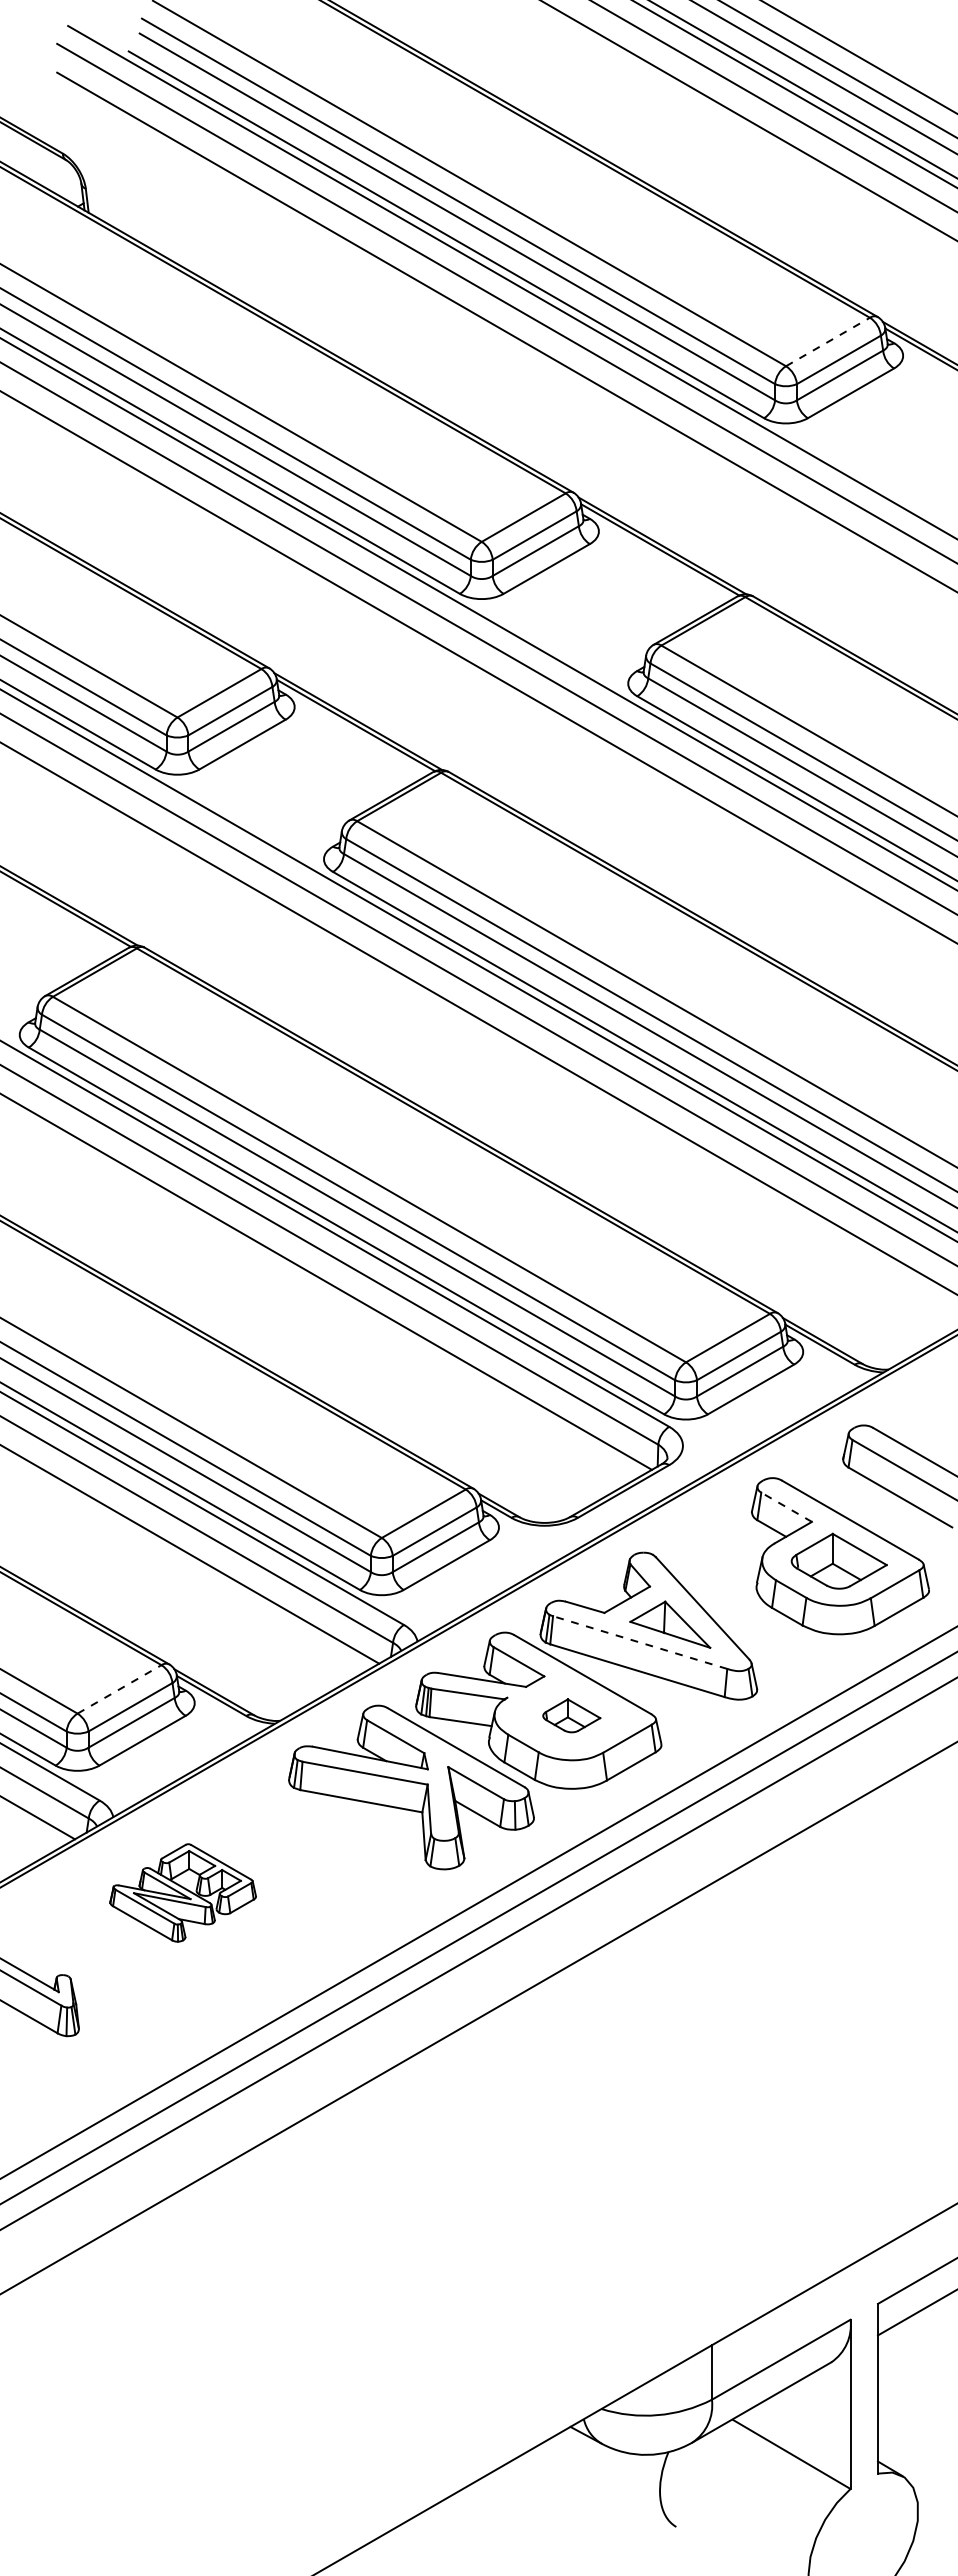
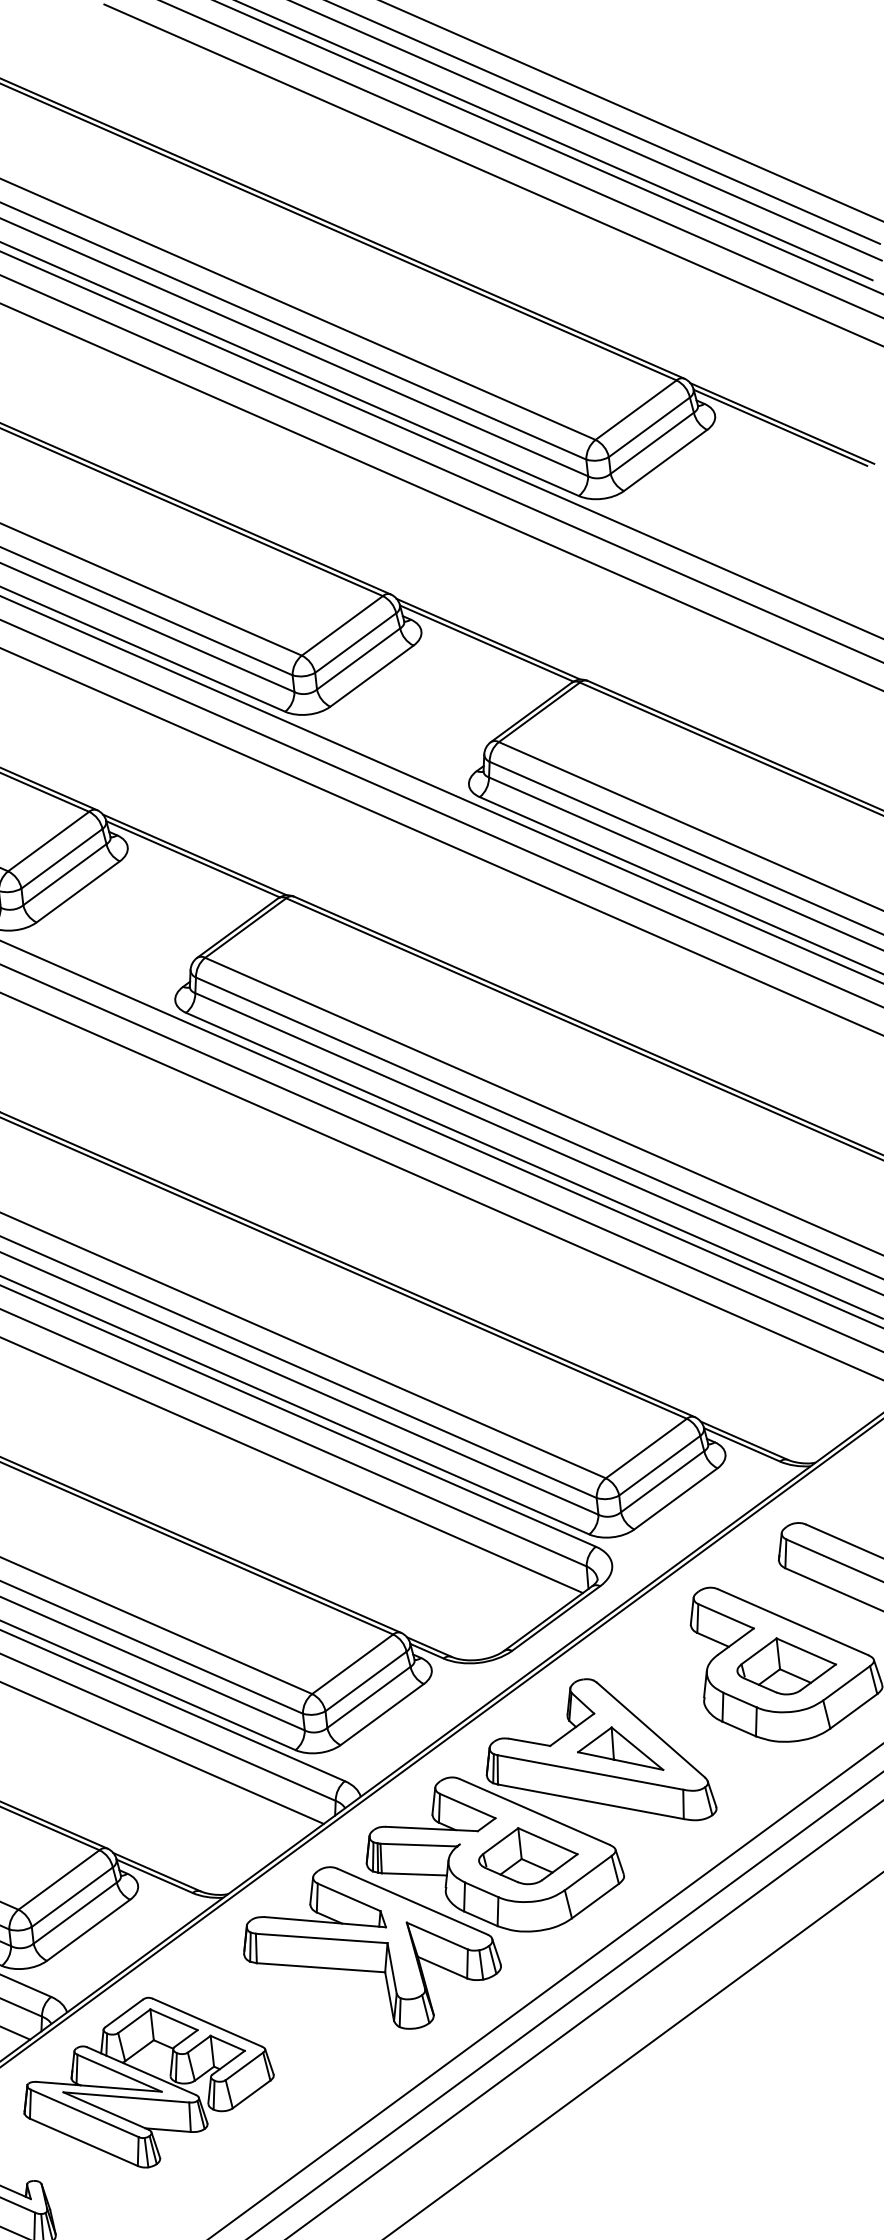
line: (828, 341) -> (636, 409), dashed -> solid
line: (786, 1507) -> (725, 1616), dashed -> solid
line: (639, 1642) -> (589, 1772), dashed -> solid
line: (119, 1689) -> (58, 1880), dashed -> solid
part: (571, 1715) -> (527, 1855), size x1.67
part: (182, 1892) -> (147, 2082), size x1.67

